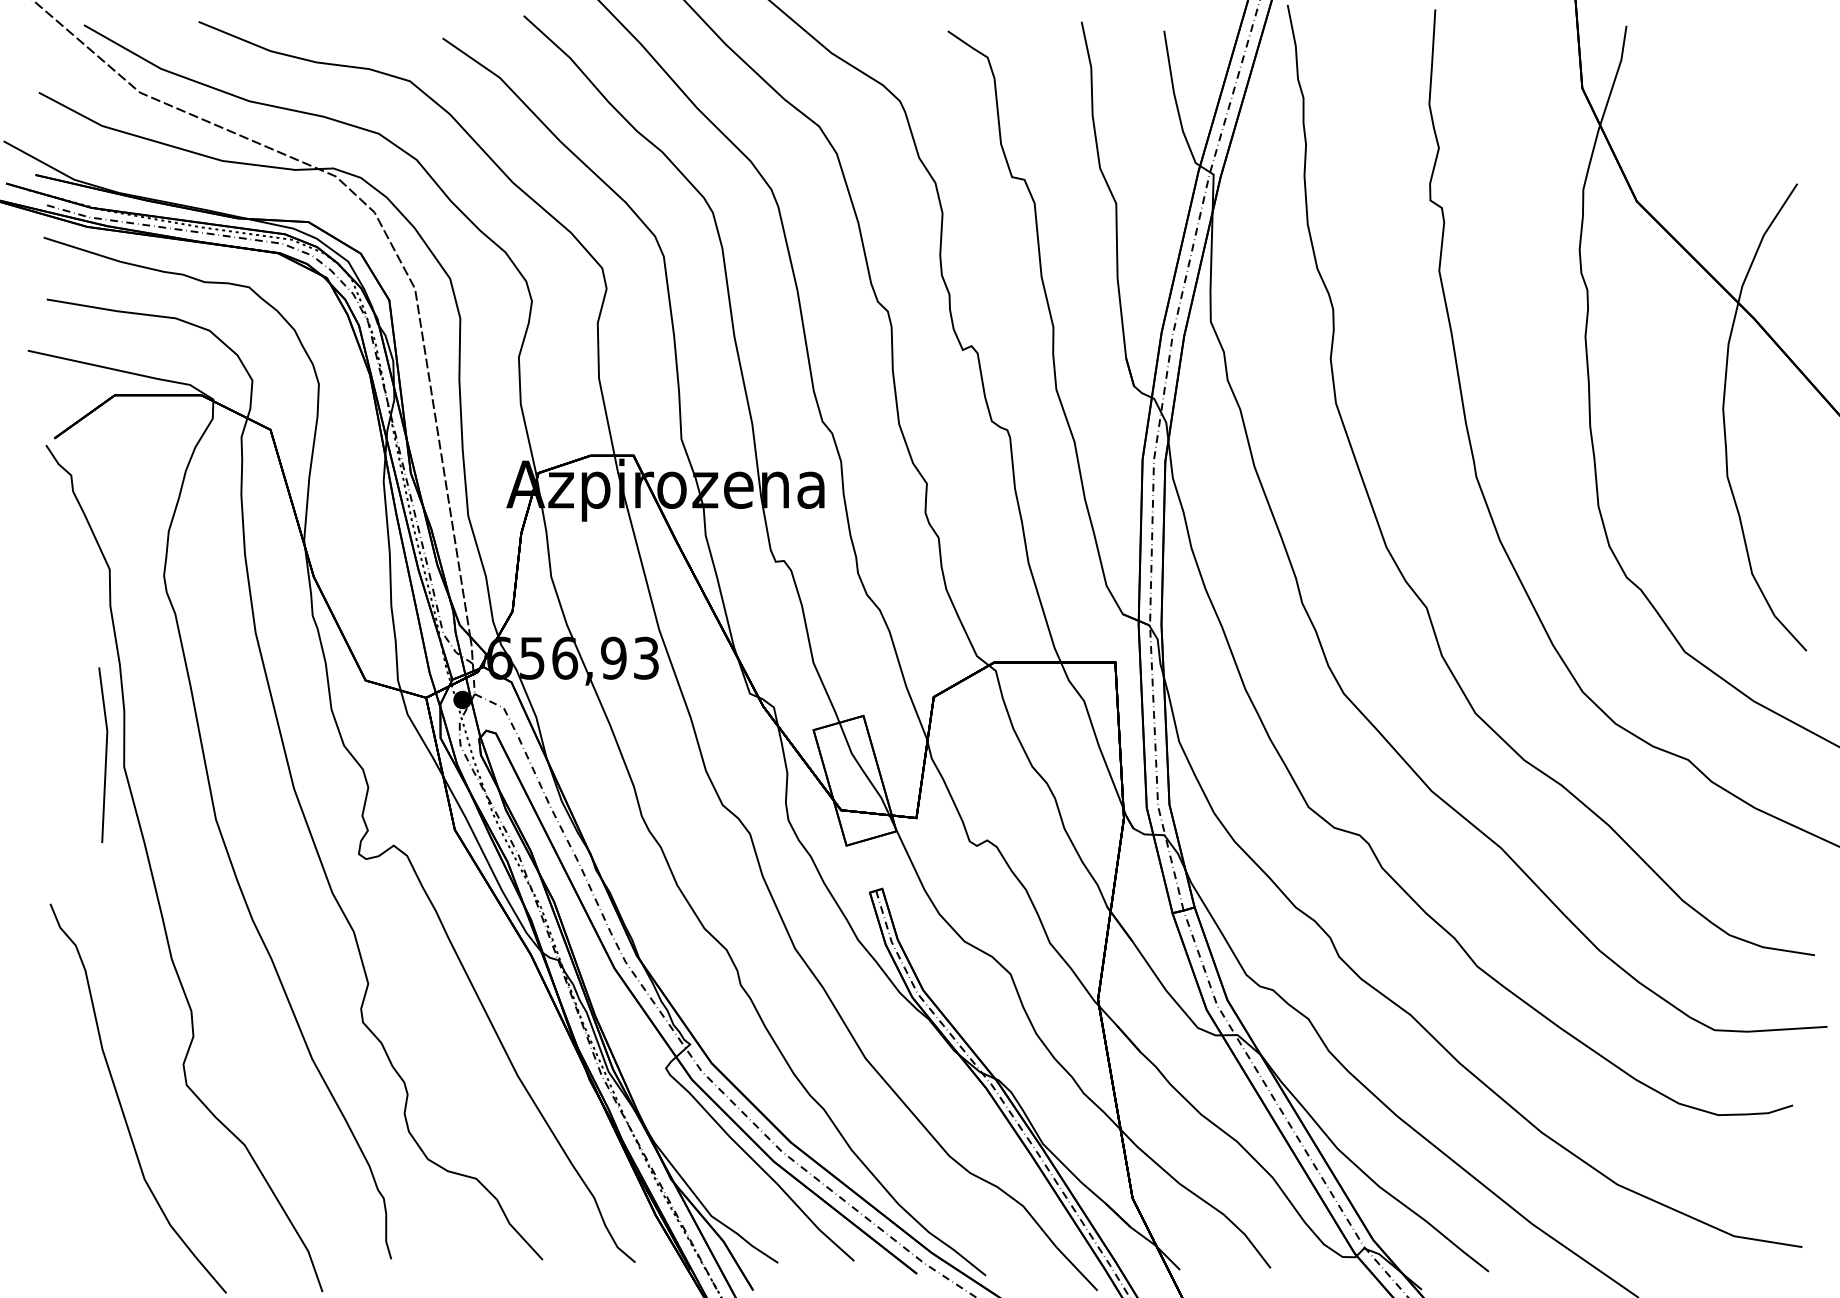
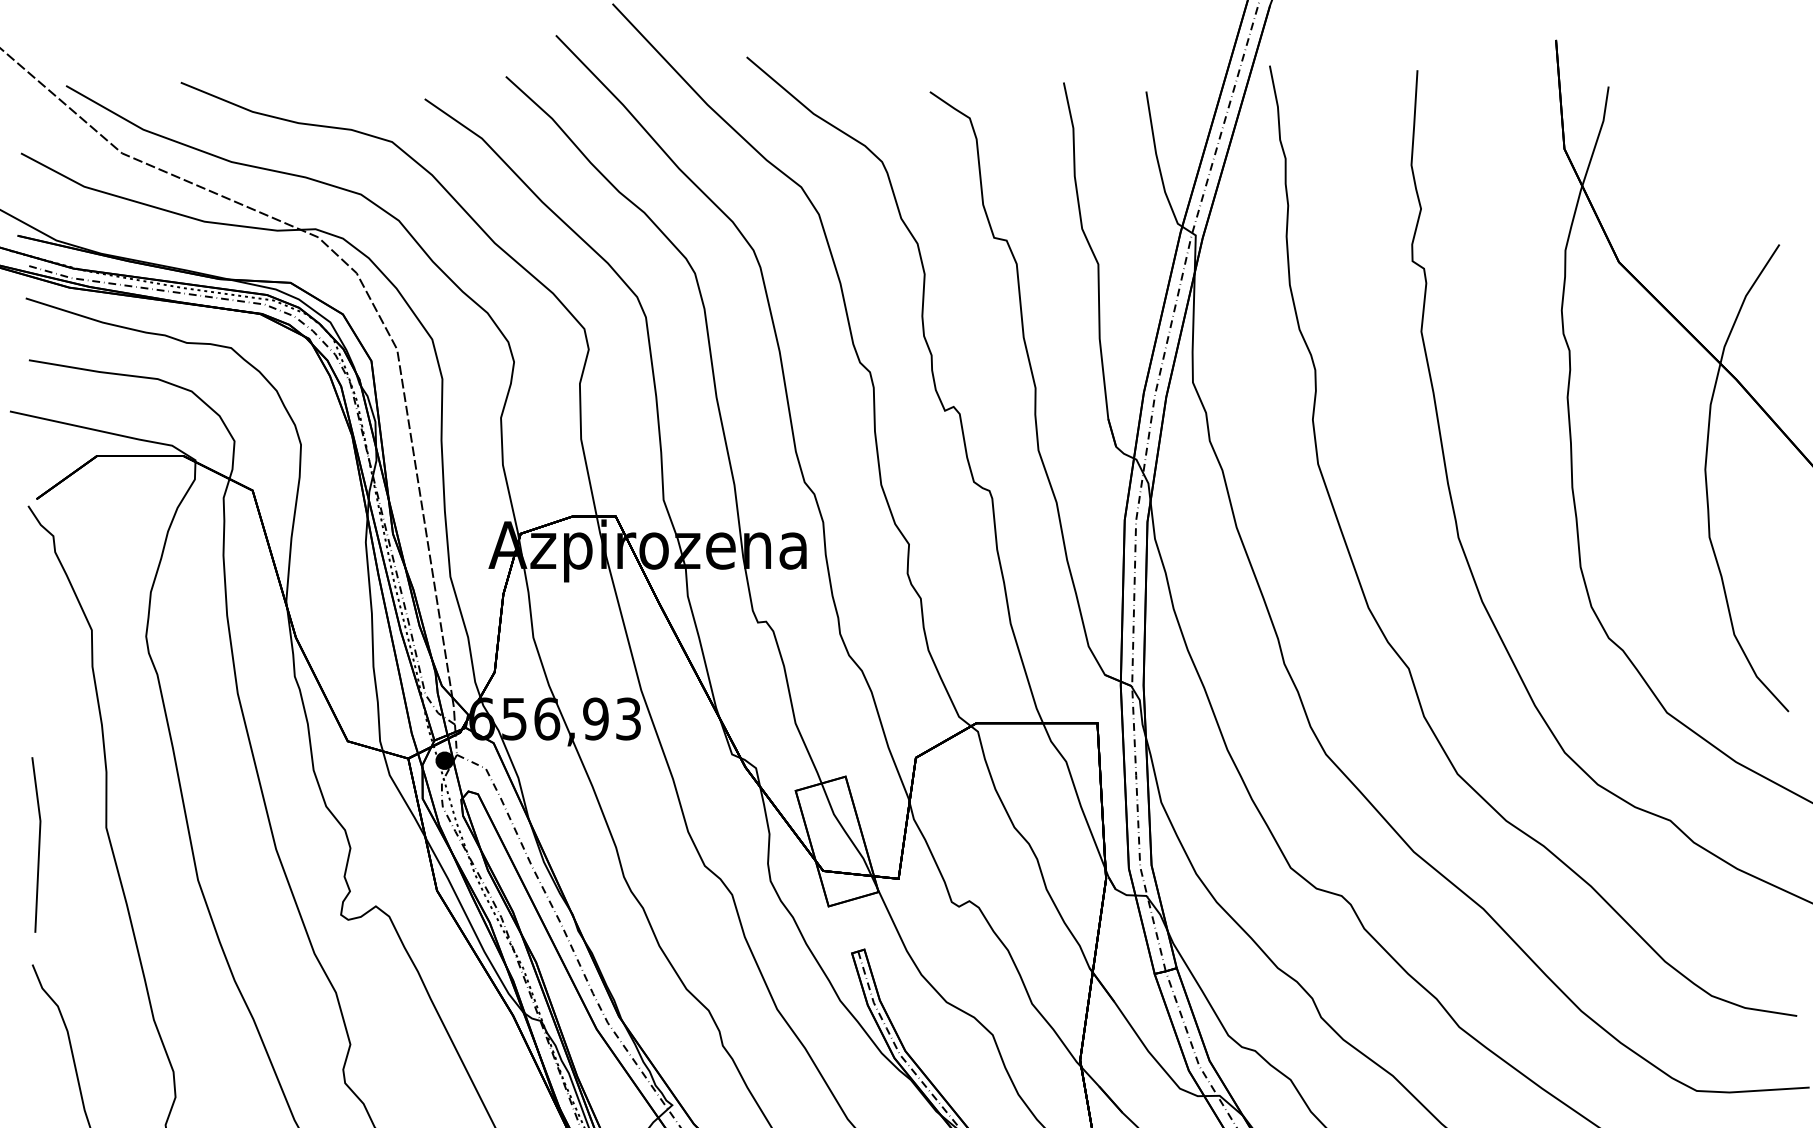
line: (105, 754) -> (38, 844), moved

